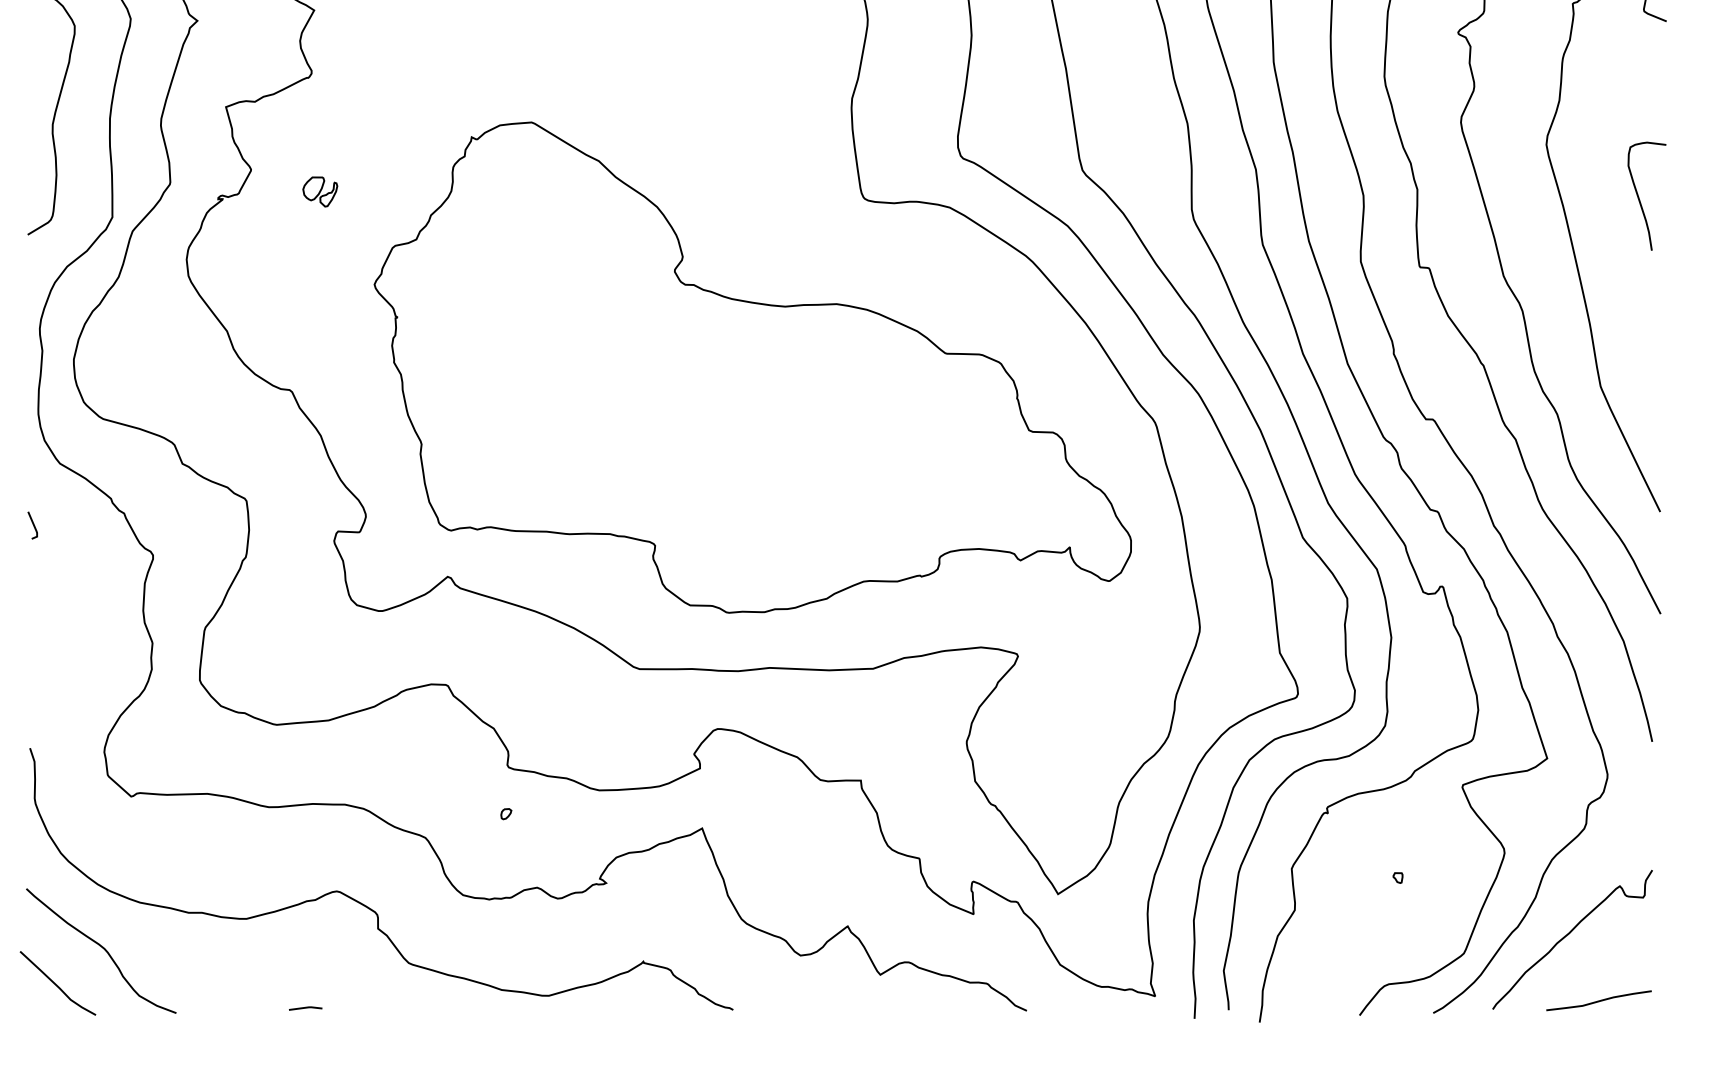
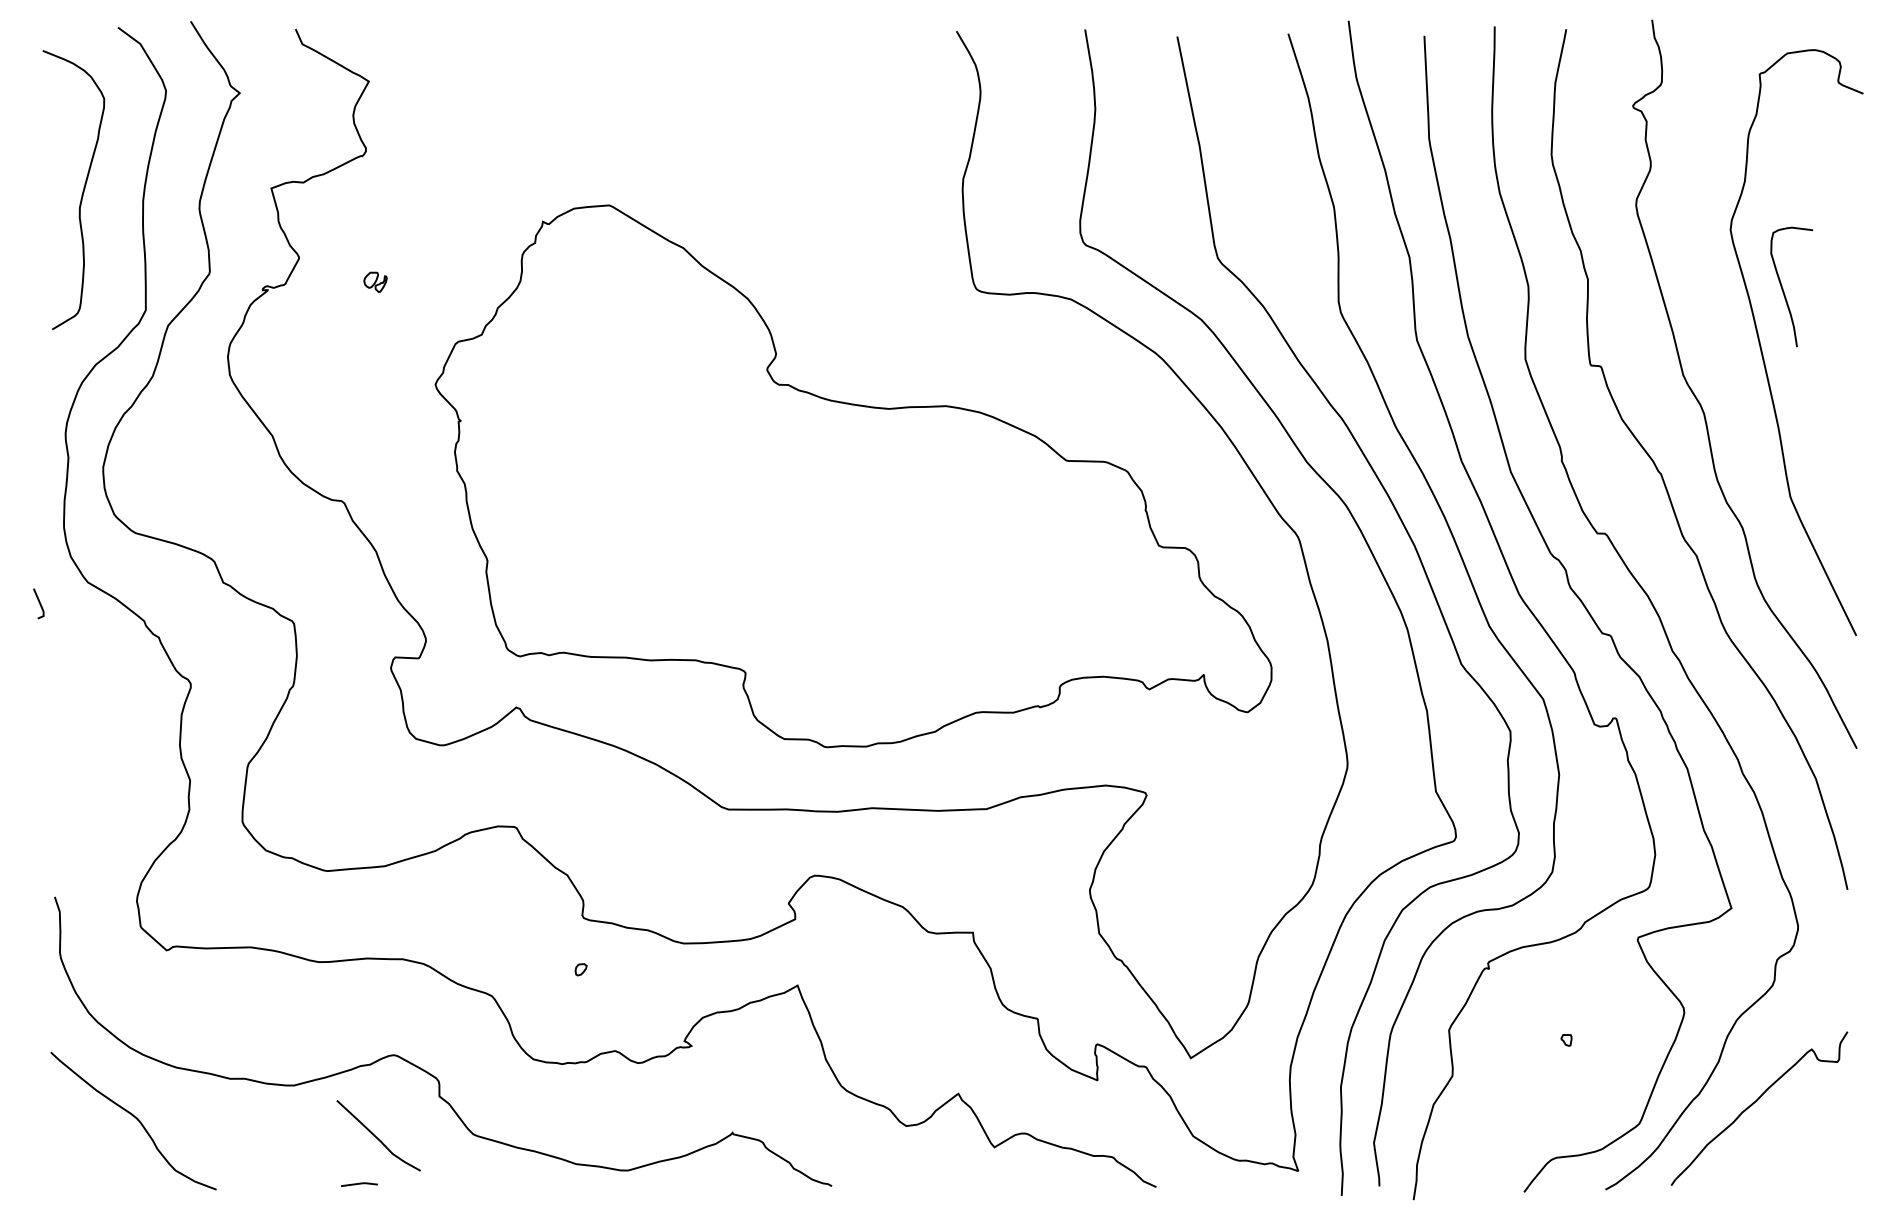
part: (320, 192) -> (375, 282), size x0.6
curve: (1639, 197) -> (1783, 288), moved
line: (32, 524) -> (38, 602), moved
curve: (56, 984) -> (376, 1136), moved
curve: (1598, 1000) -> (1788, 1175), removed

